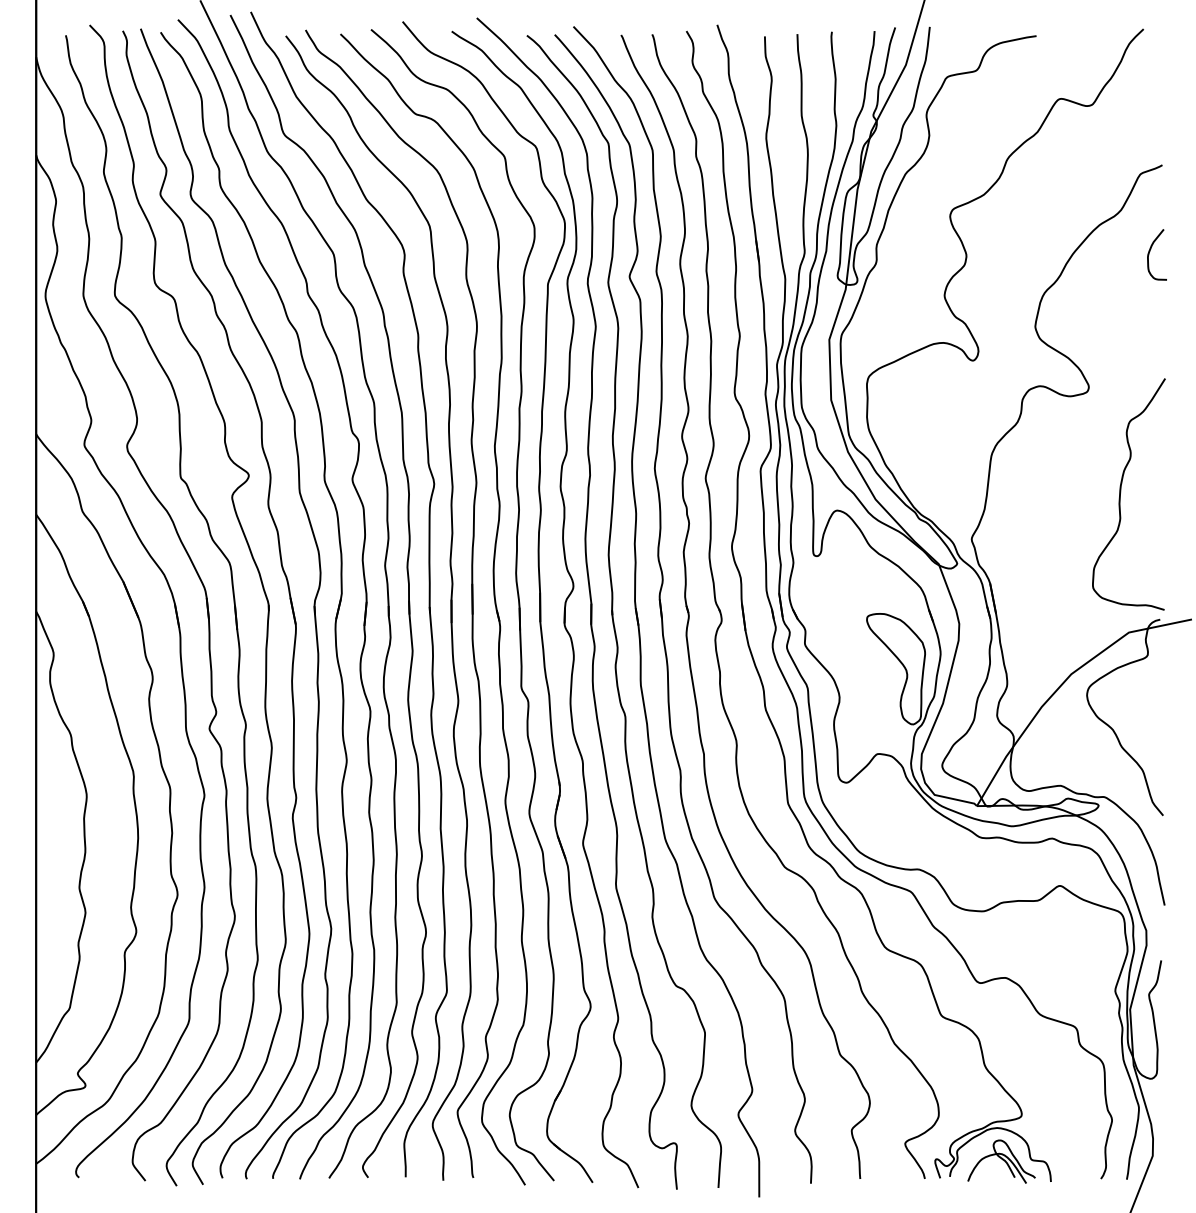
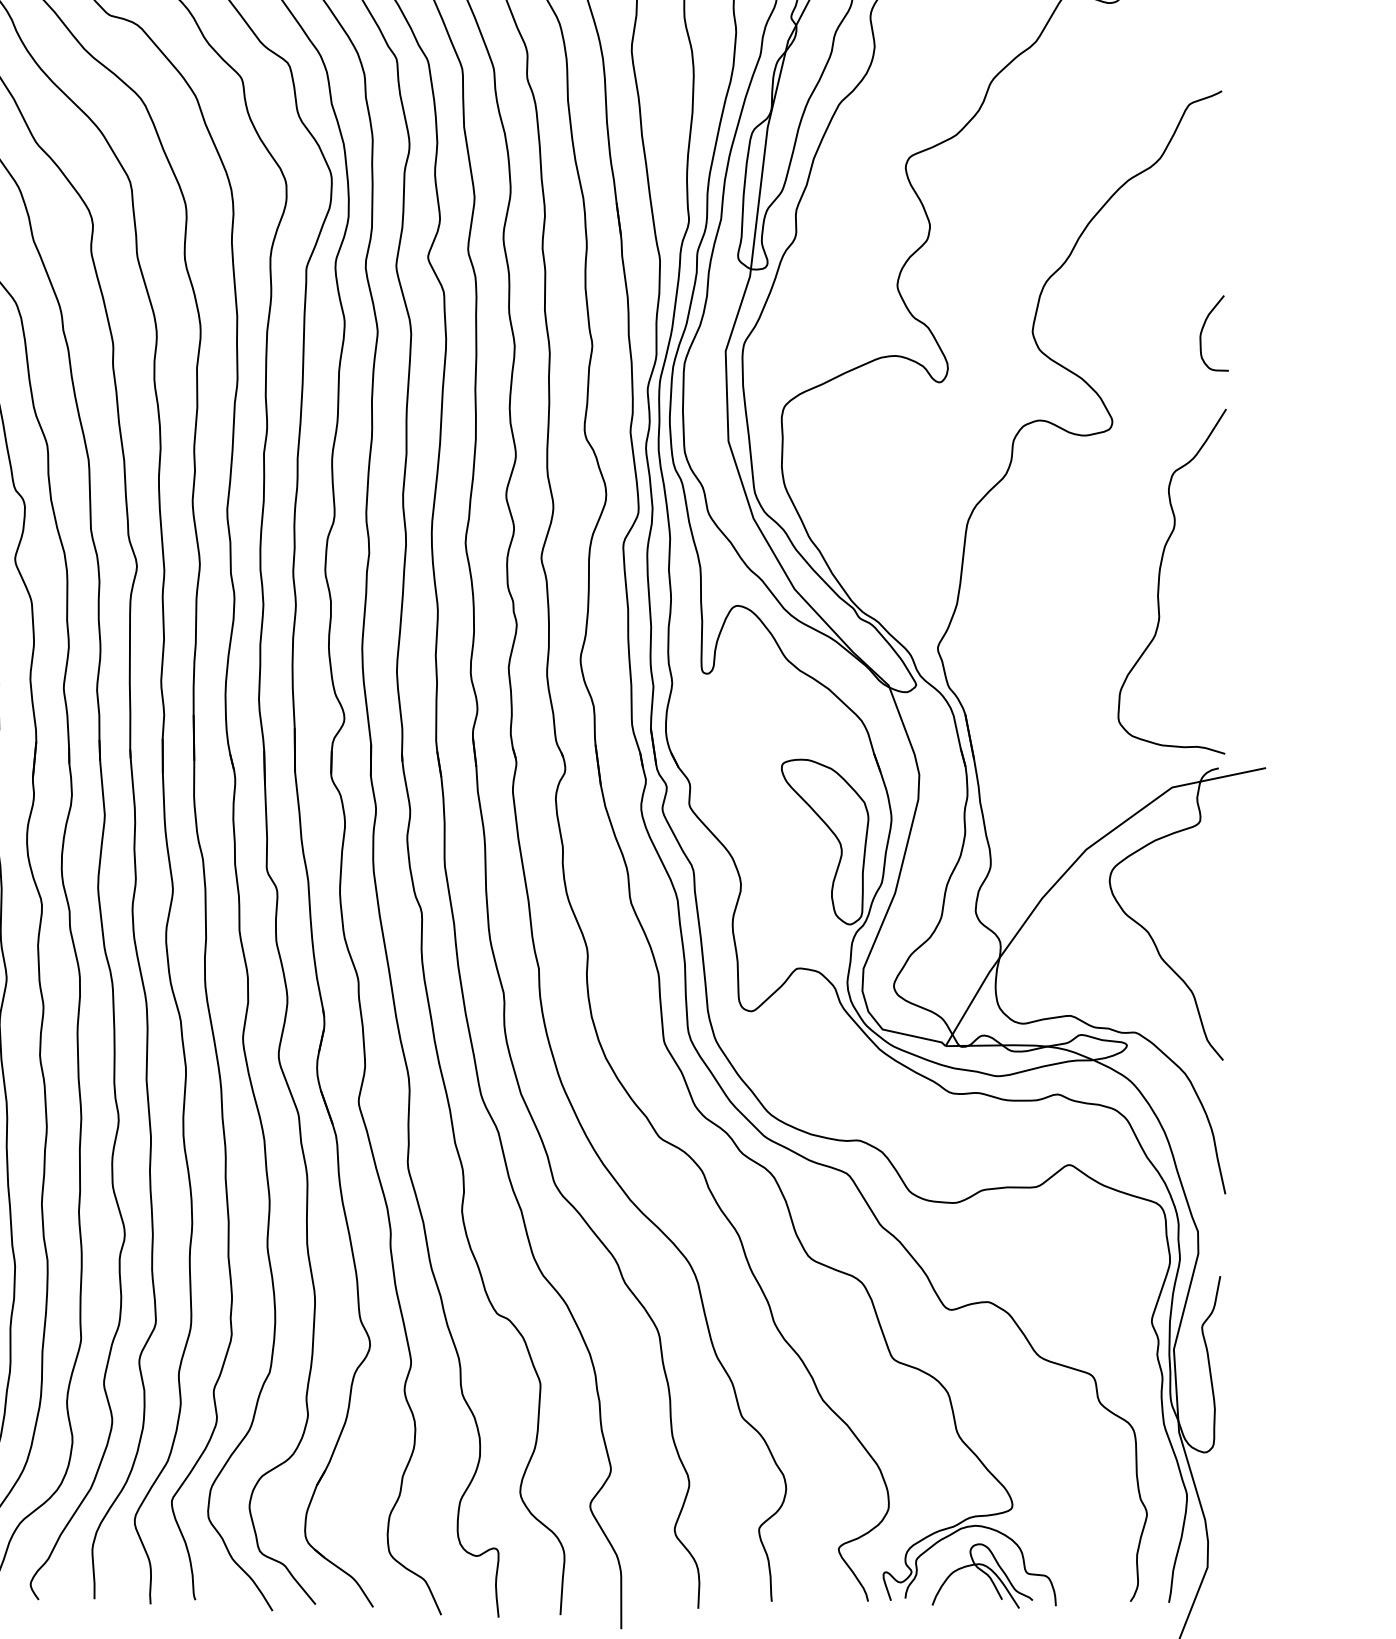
curve: (1150, 251) -> (1204, 328), moved

